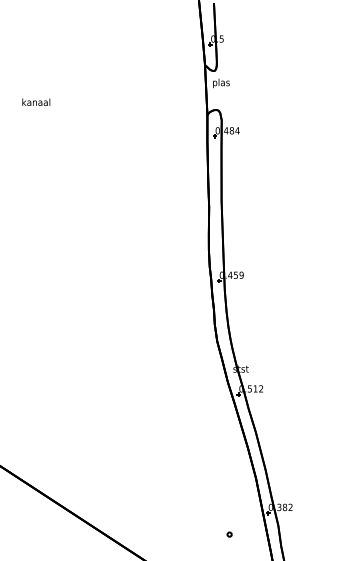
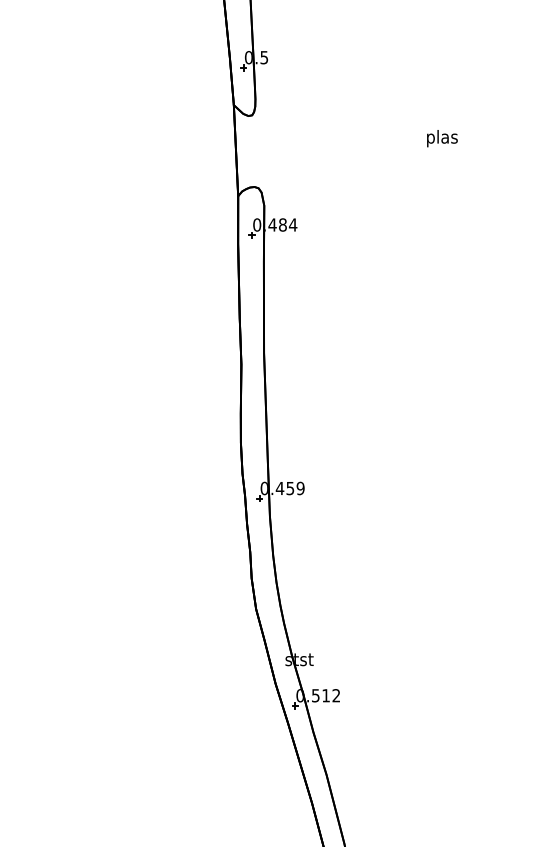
text: (221, 83) -> (442, 138), moved

